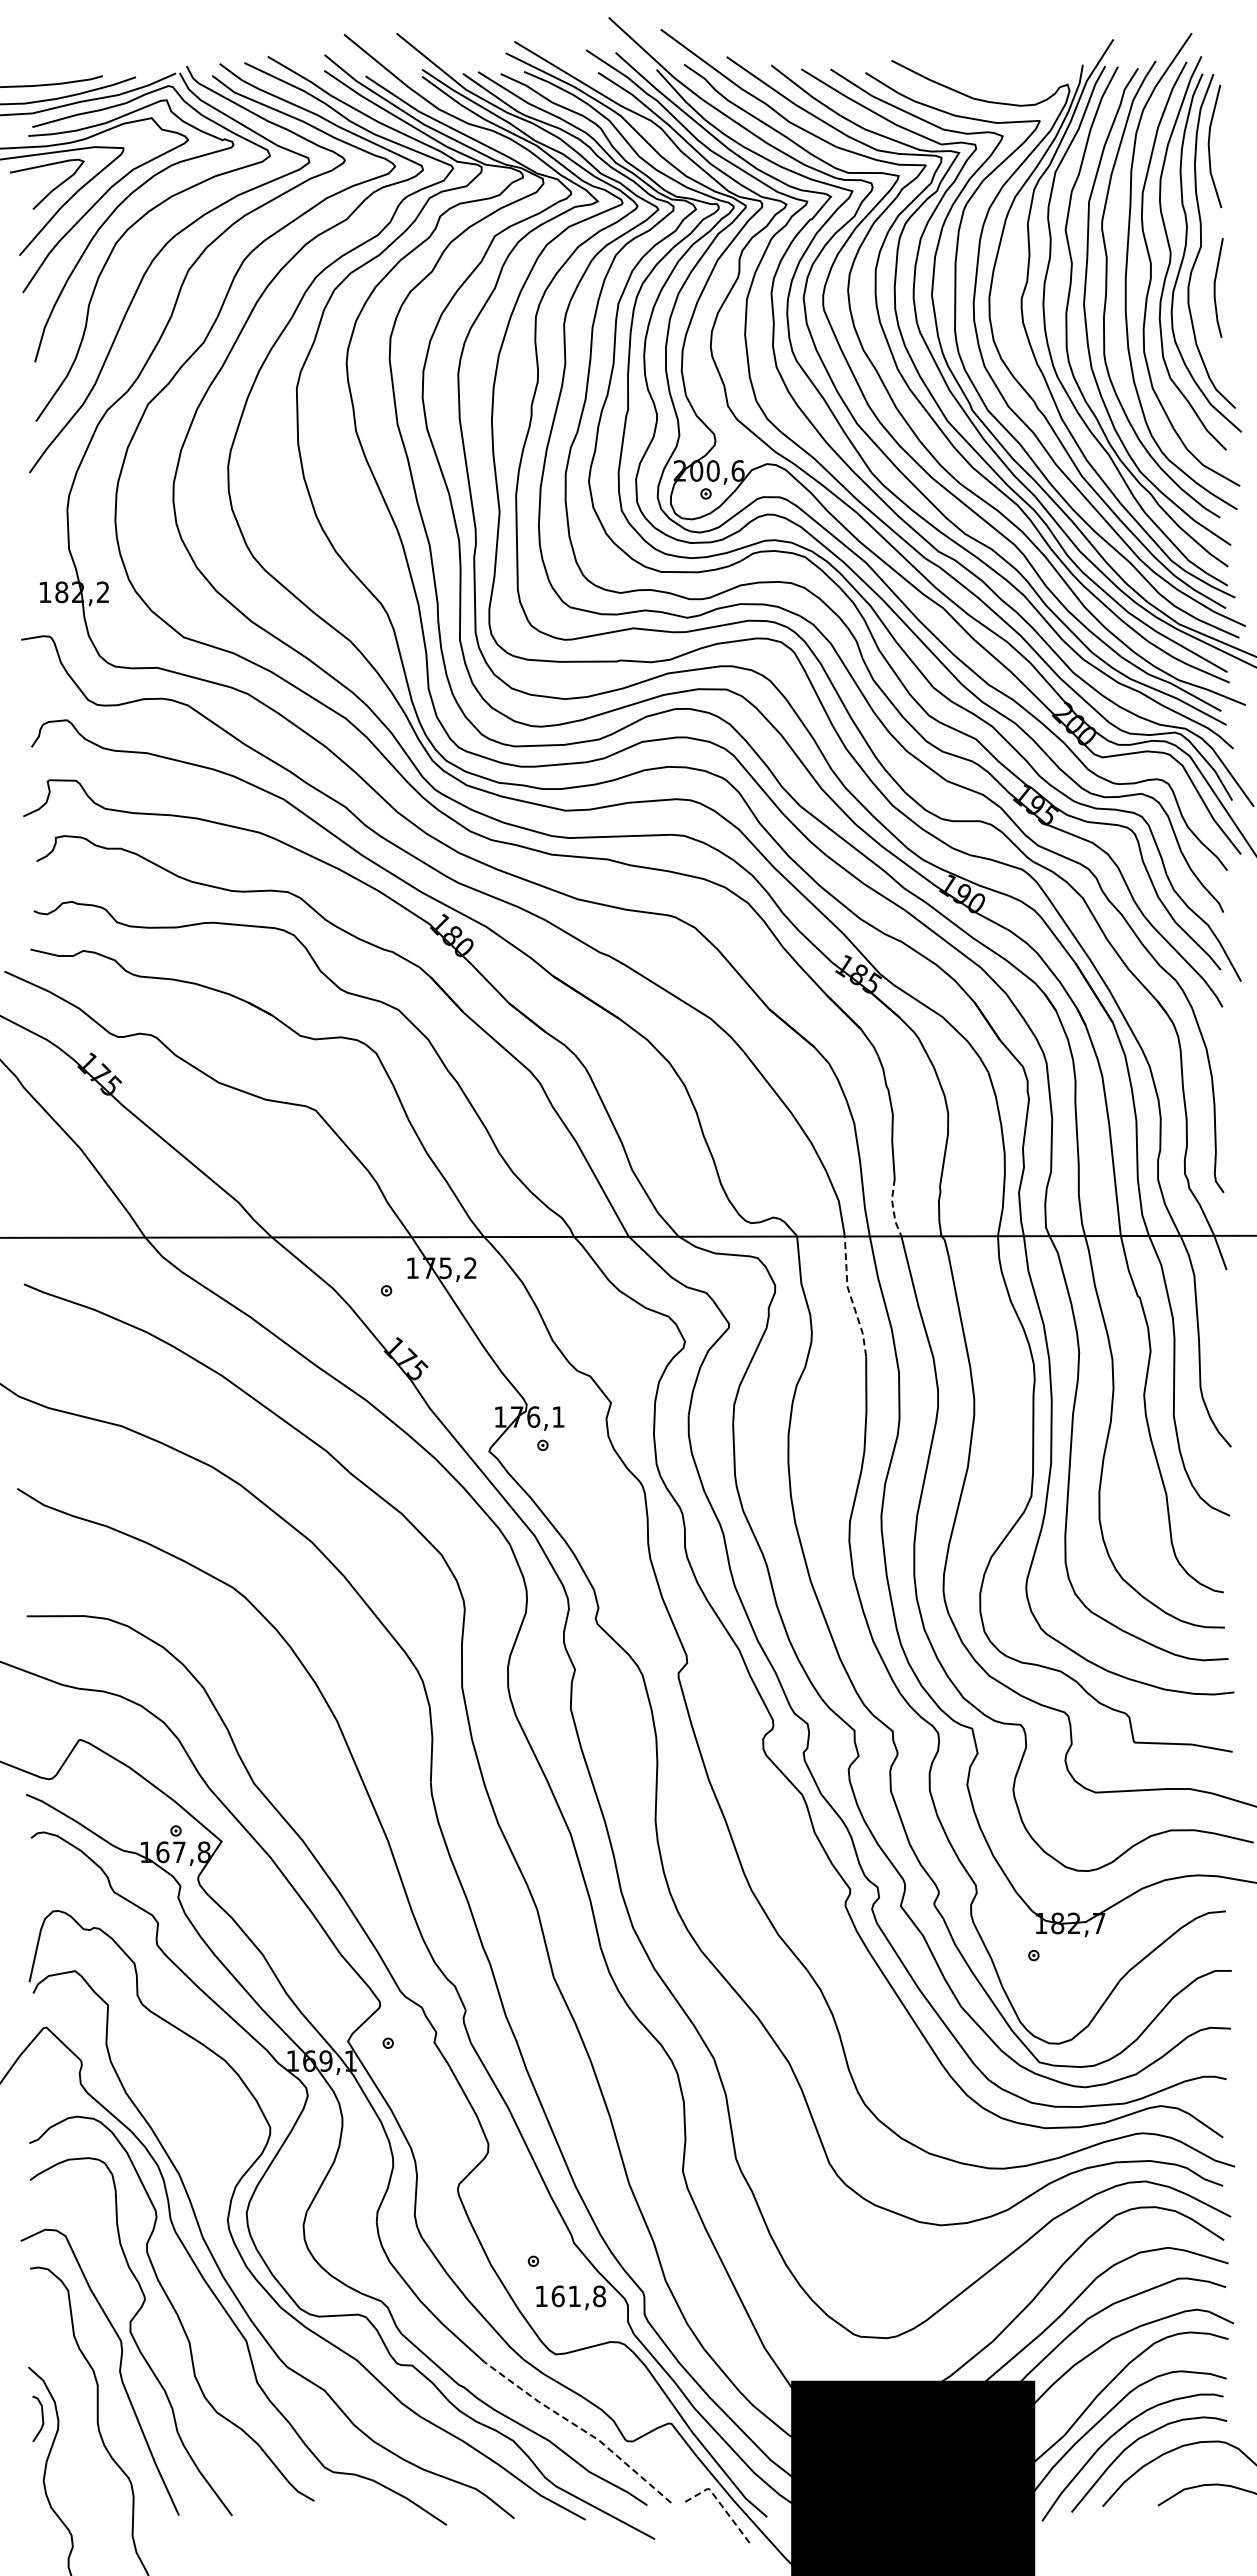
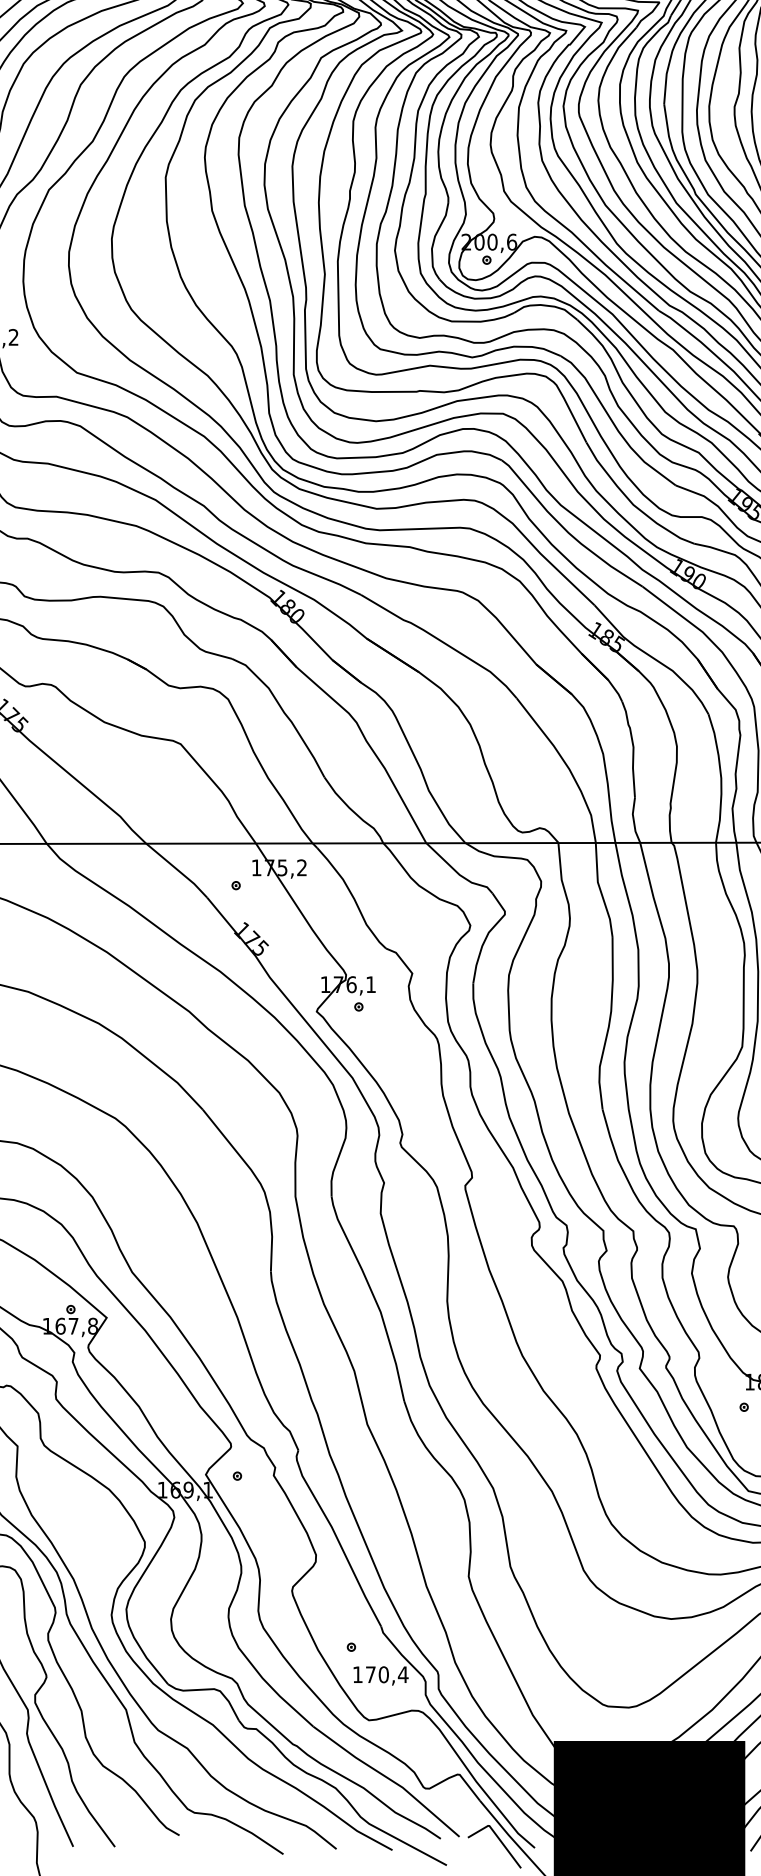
line: (893, 1208) -> (634, 821), dashed -> solid
line: (850, 1296) -> (600, 890), dashed -> solid
text: (578, 2296) -> (386, 1674), 161,8 -> 170,4
line: (580, 2428) -> (388, 1778), dashed -> solid
line: (719, 2502) -> (497, 1836), dashed -> solid

